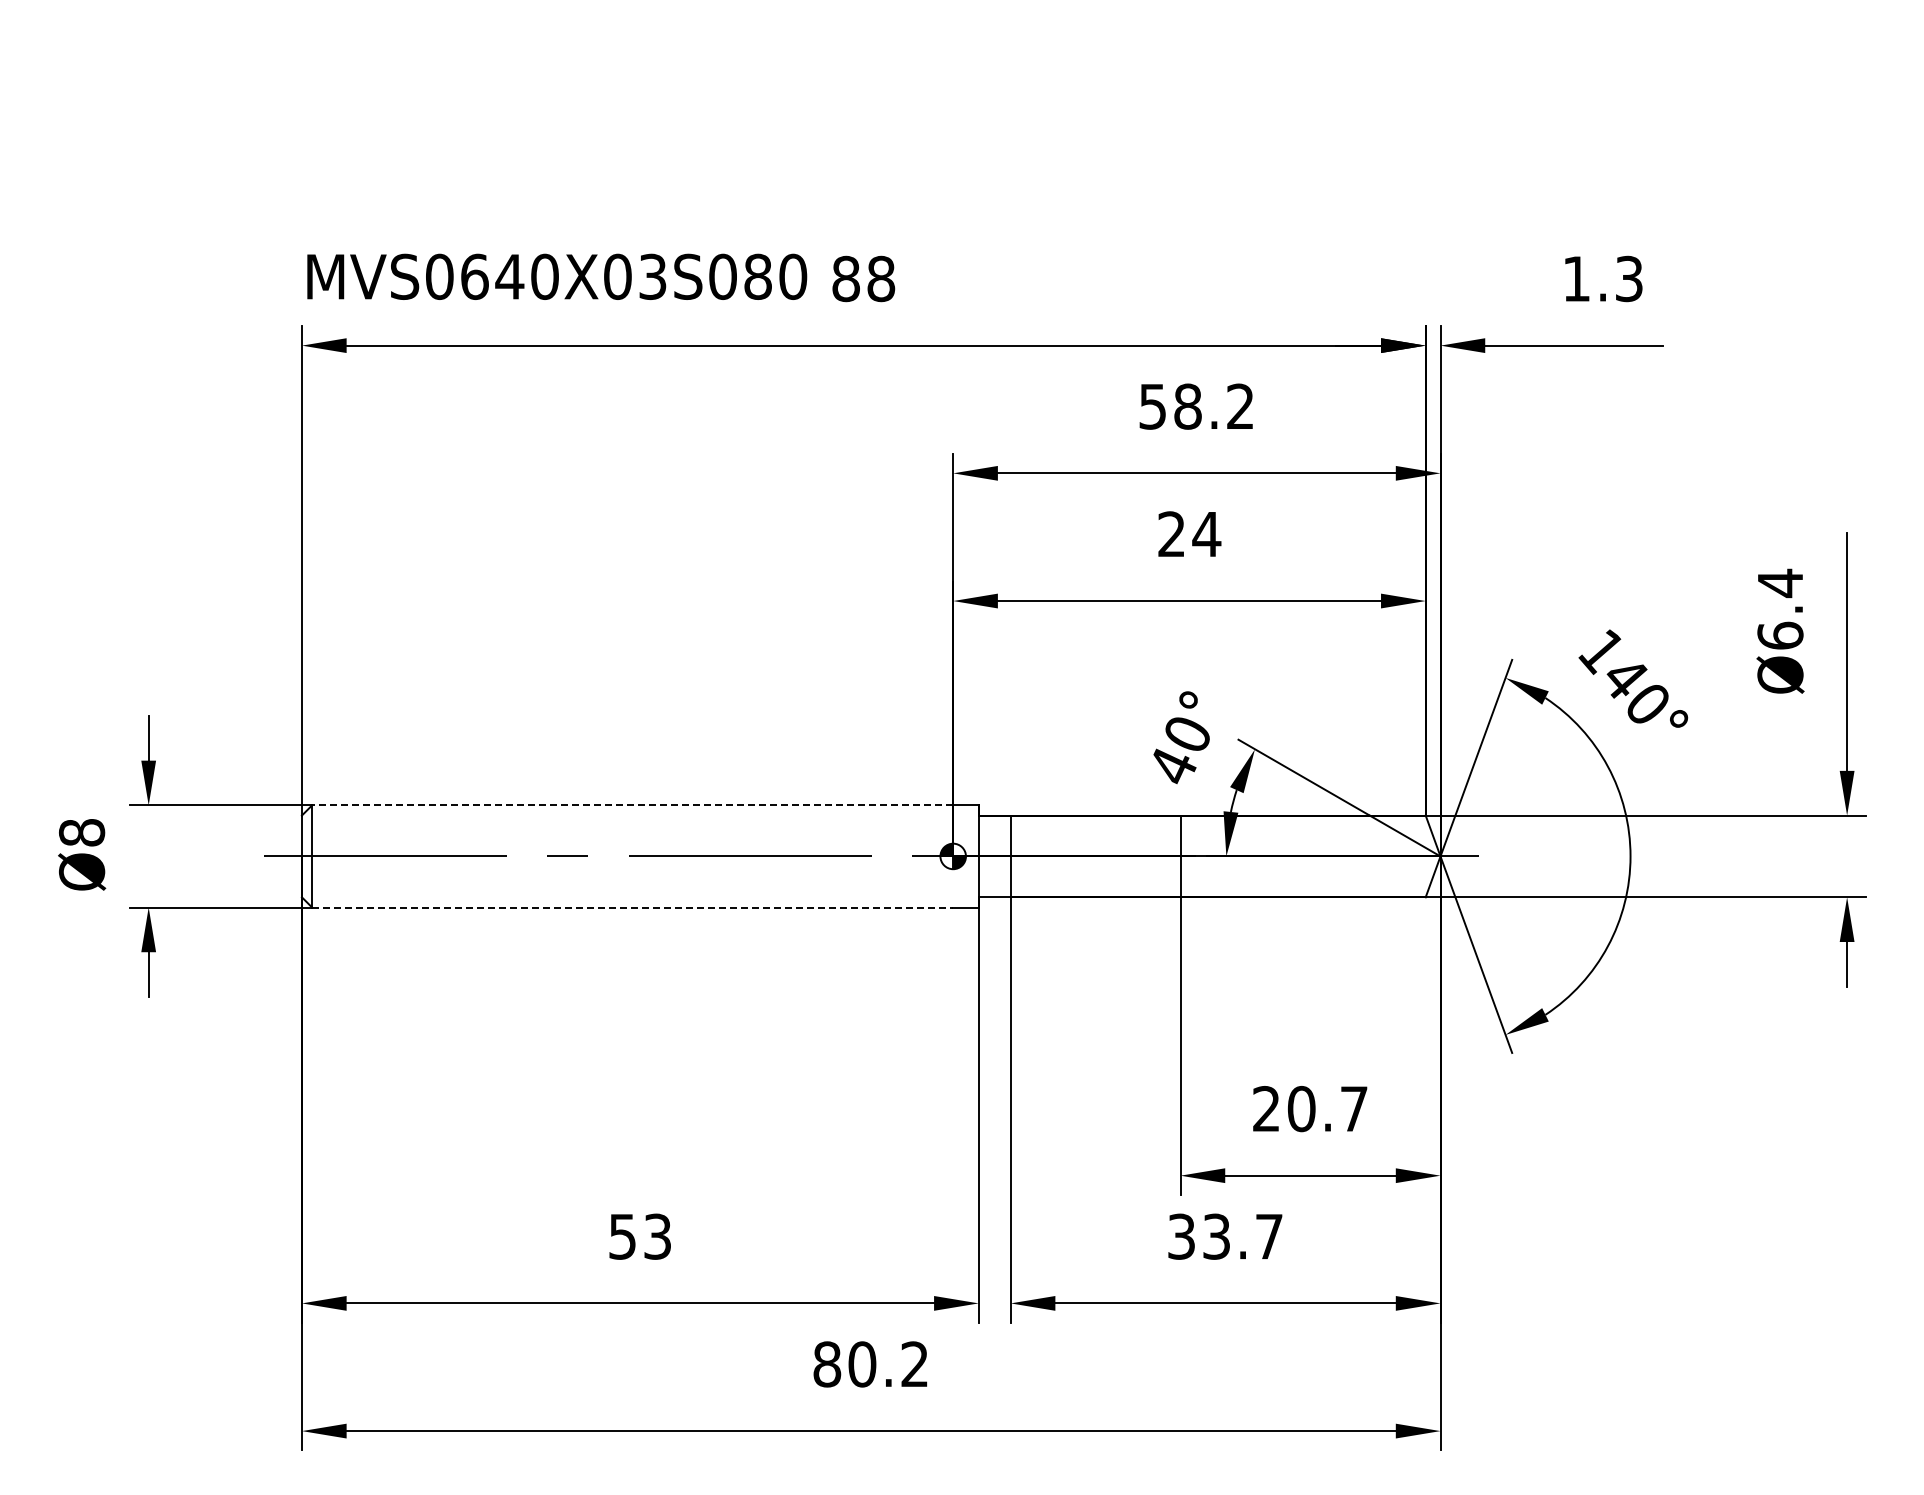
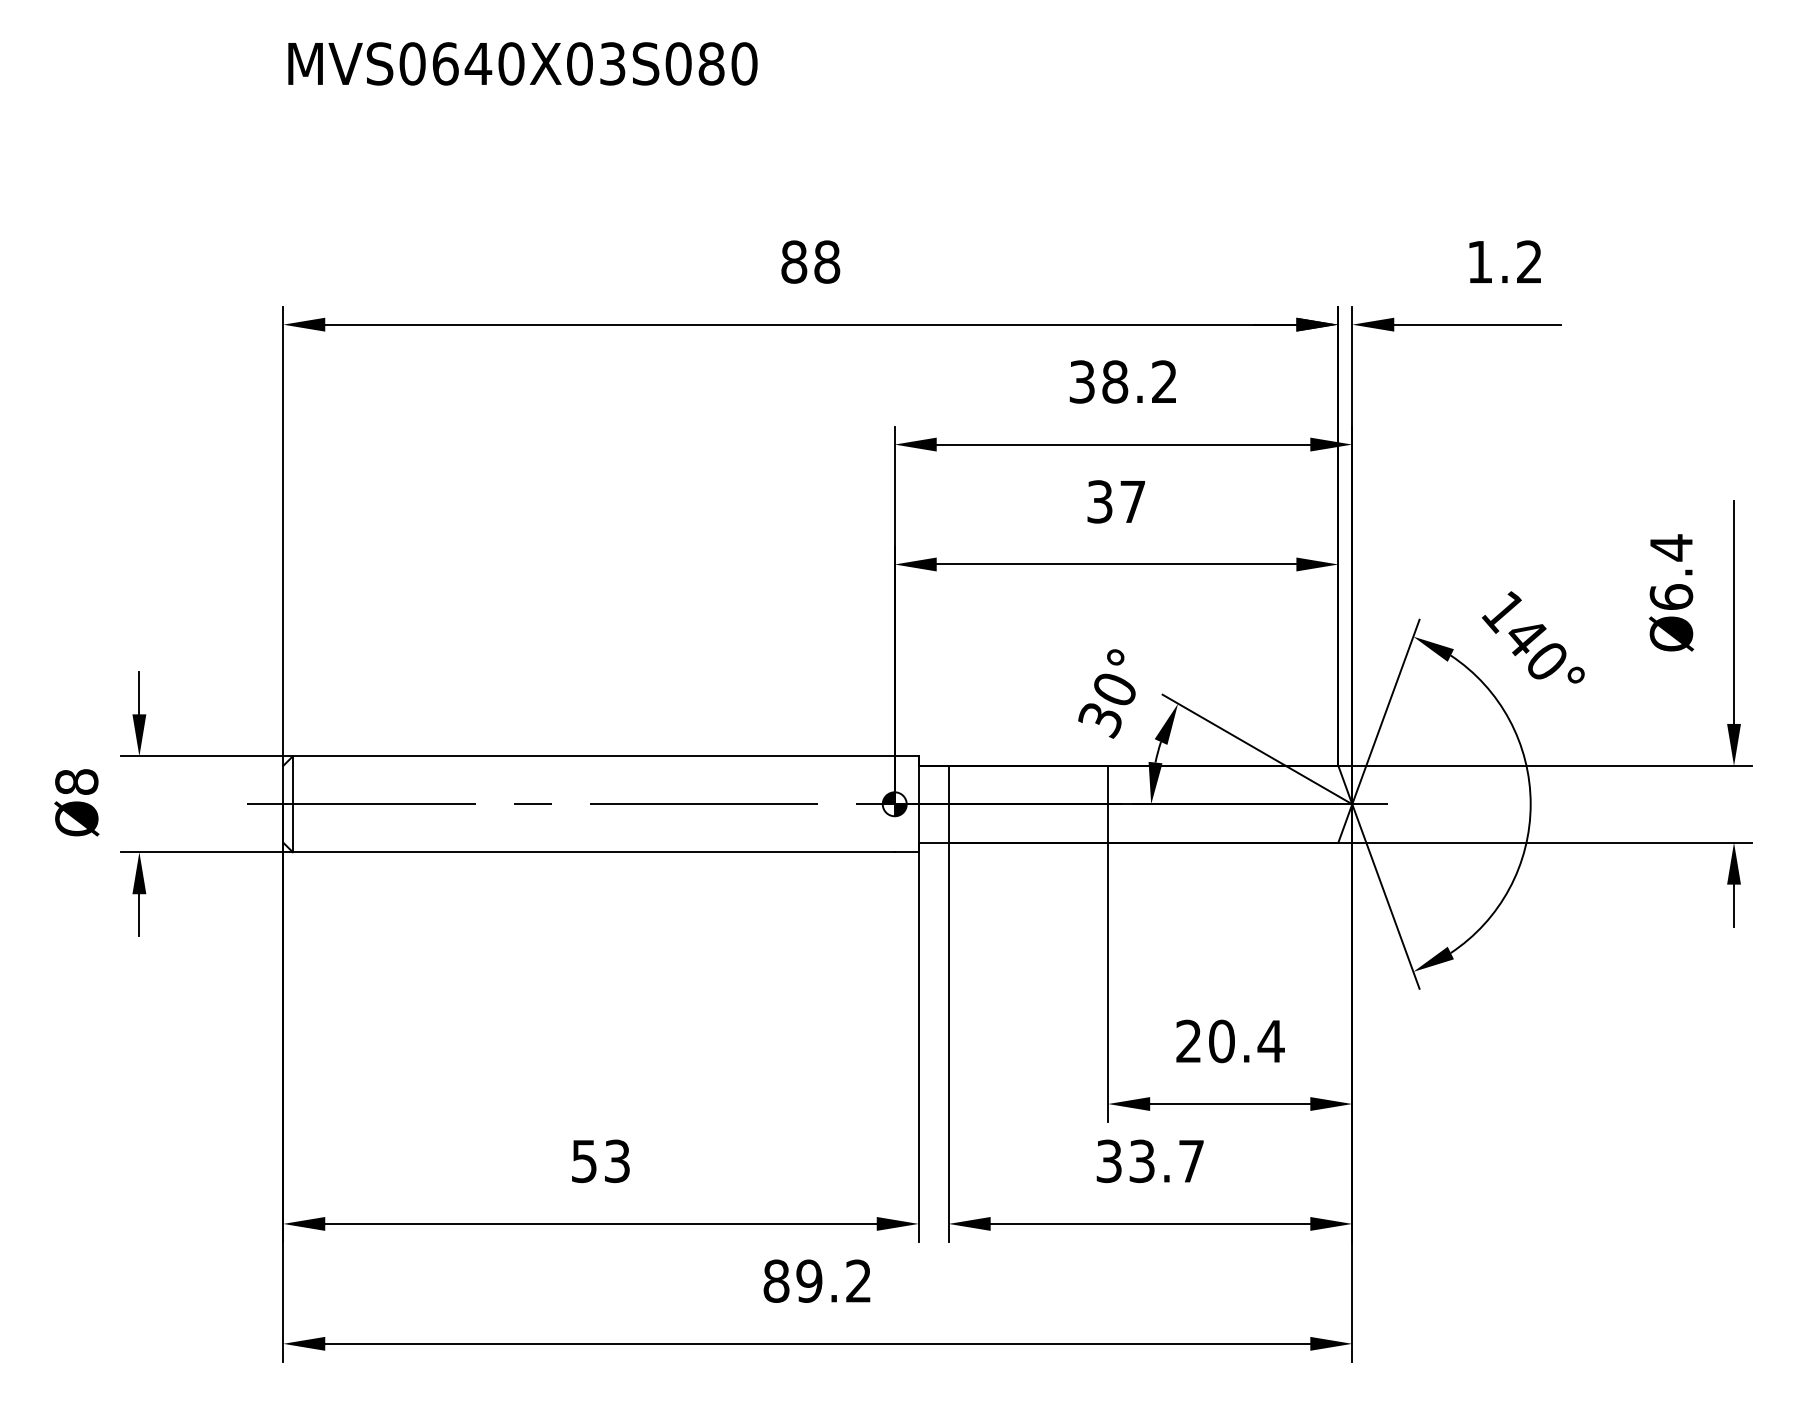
text: (557, 276) -> (523, 63), moved
text: (1629, 279) -> (1529, 262), 1.3 -> 1.2
text: (1153, 406) -> (1082, 381), 58.2 -> 38.2
text: (1189, 534) -> (1116, 502), 24 -> 37
text: (1172, 767) -> (1100, 720), 40° -> 30°
line: (632, 805) -> (593, 756), dashed -> solid
line: (632, 907) -> (593, 852), dashed -> solid
text: (1353, 1108) -> (1270, 1040), 20.7 -> 20.4
text: (862, 1364) -> (809, 1281), 80.2 -> 89.2

